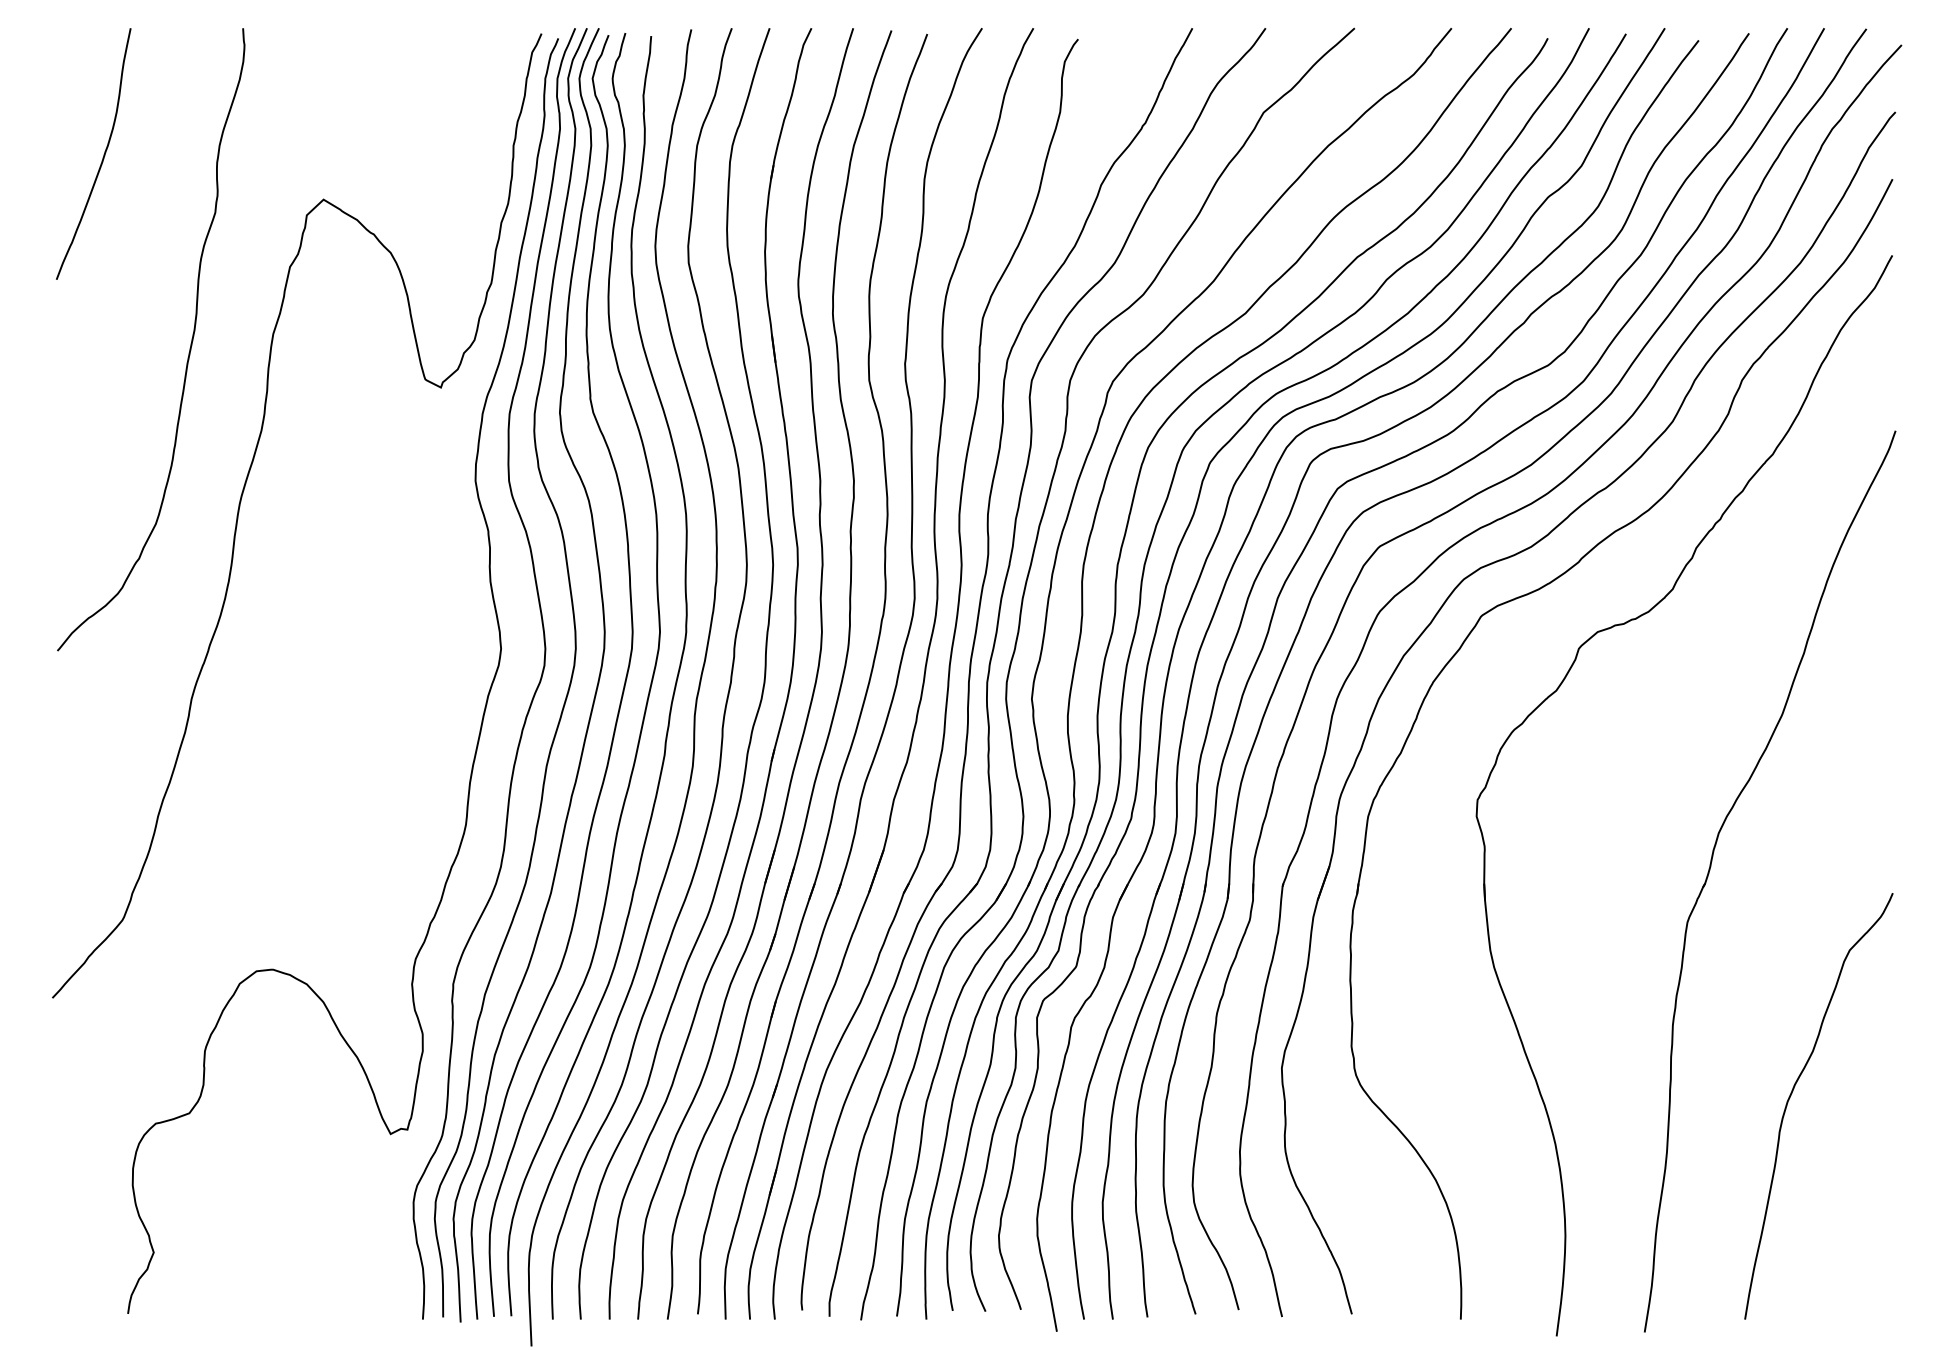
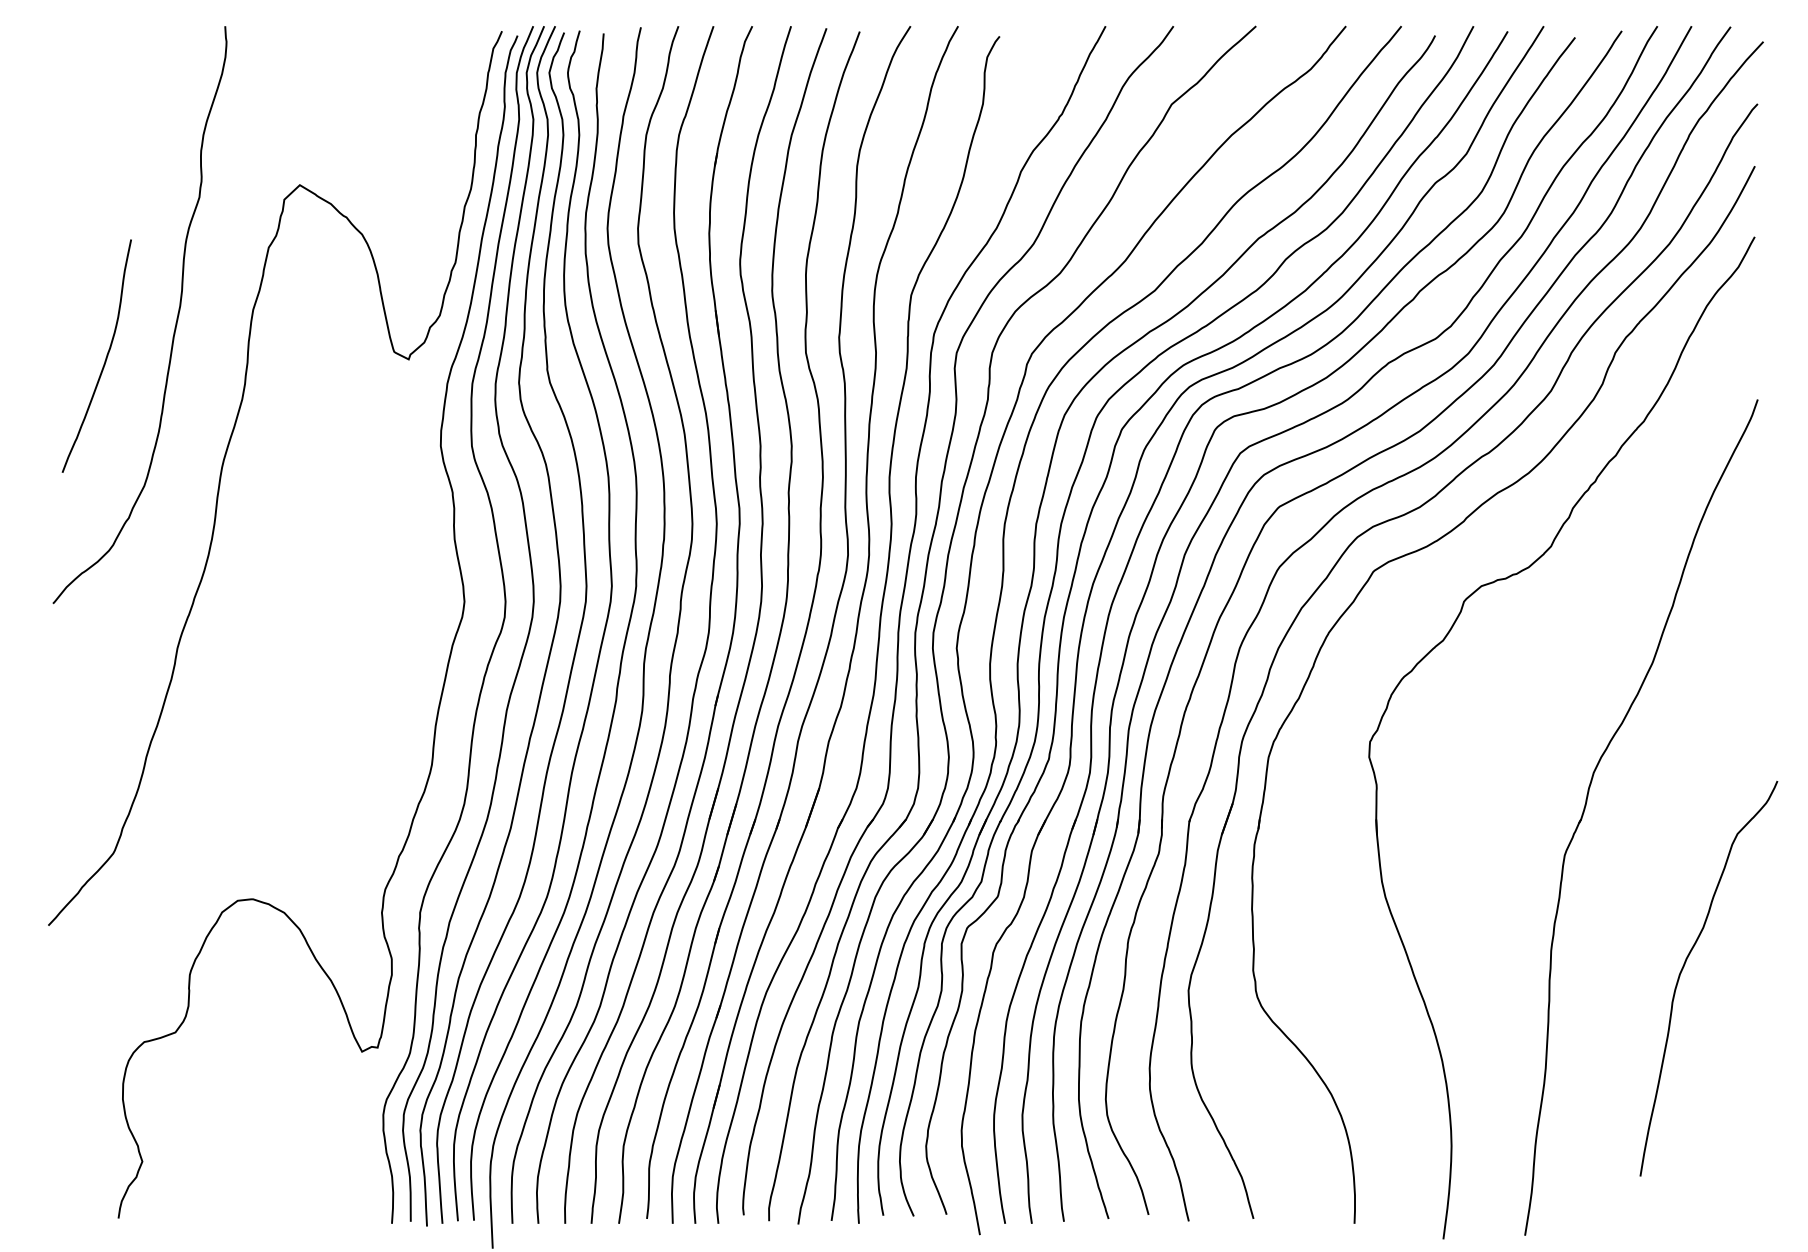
curve: (102, 157) -> (105, 359), moved
curve: (1792, 1093) -> (1684, 966), moved

